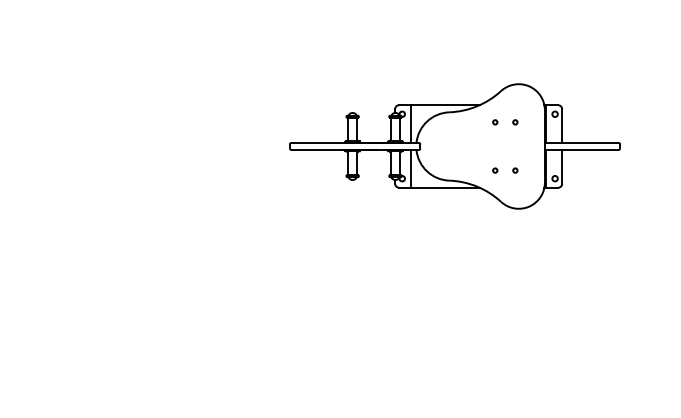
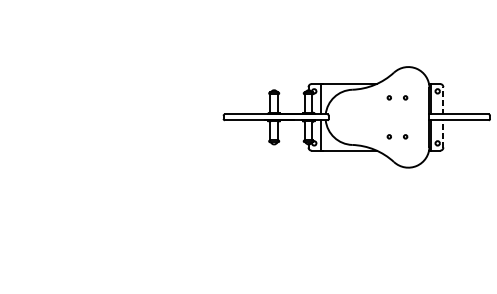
line: (562, 126) -> (443, 101), solid -> dashed
line: (562, 166) -> (443, 133), solid -> dashed

